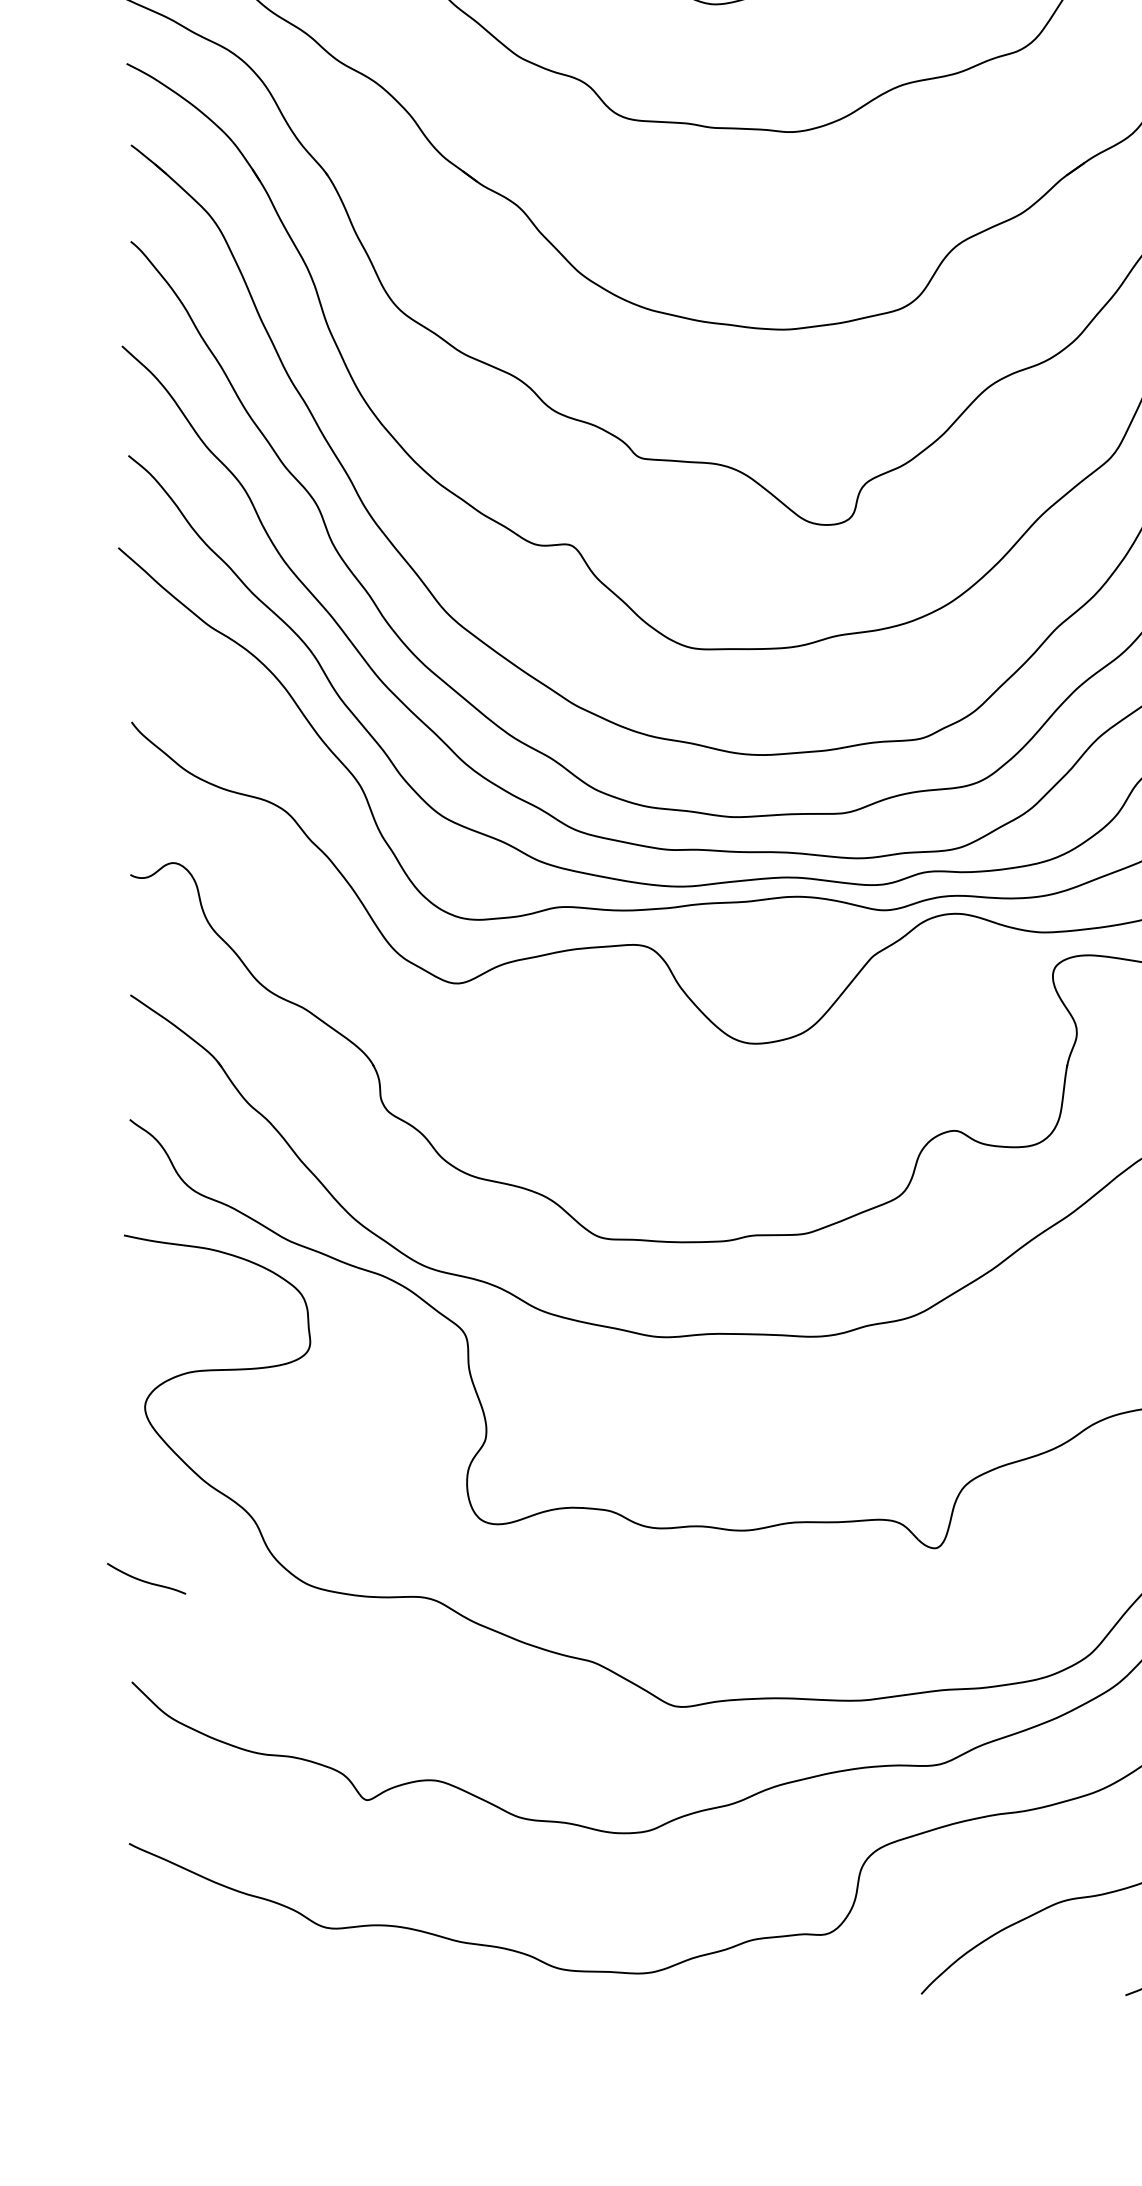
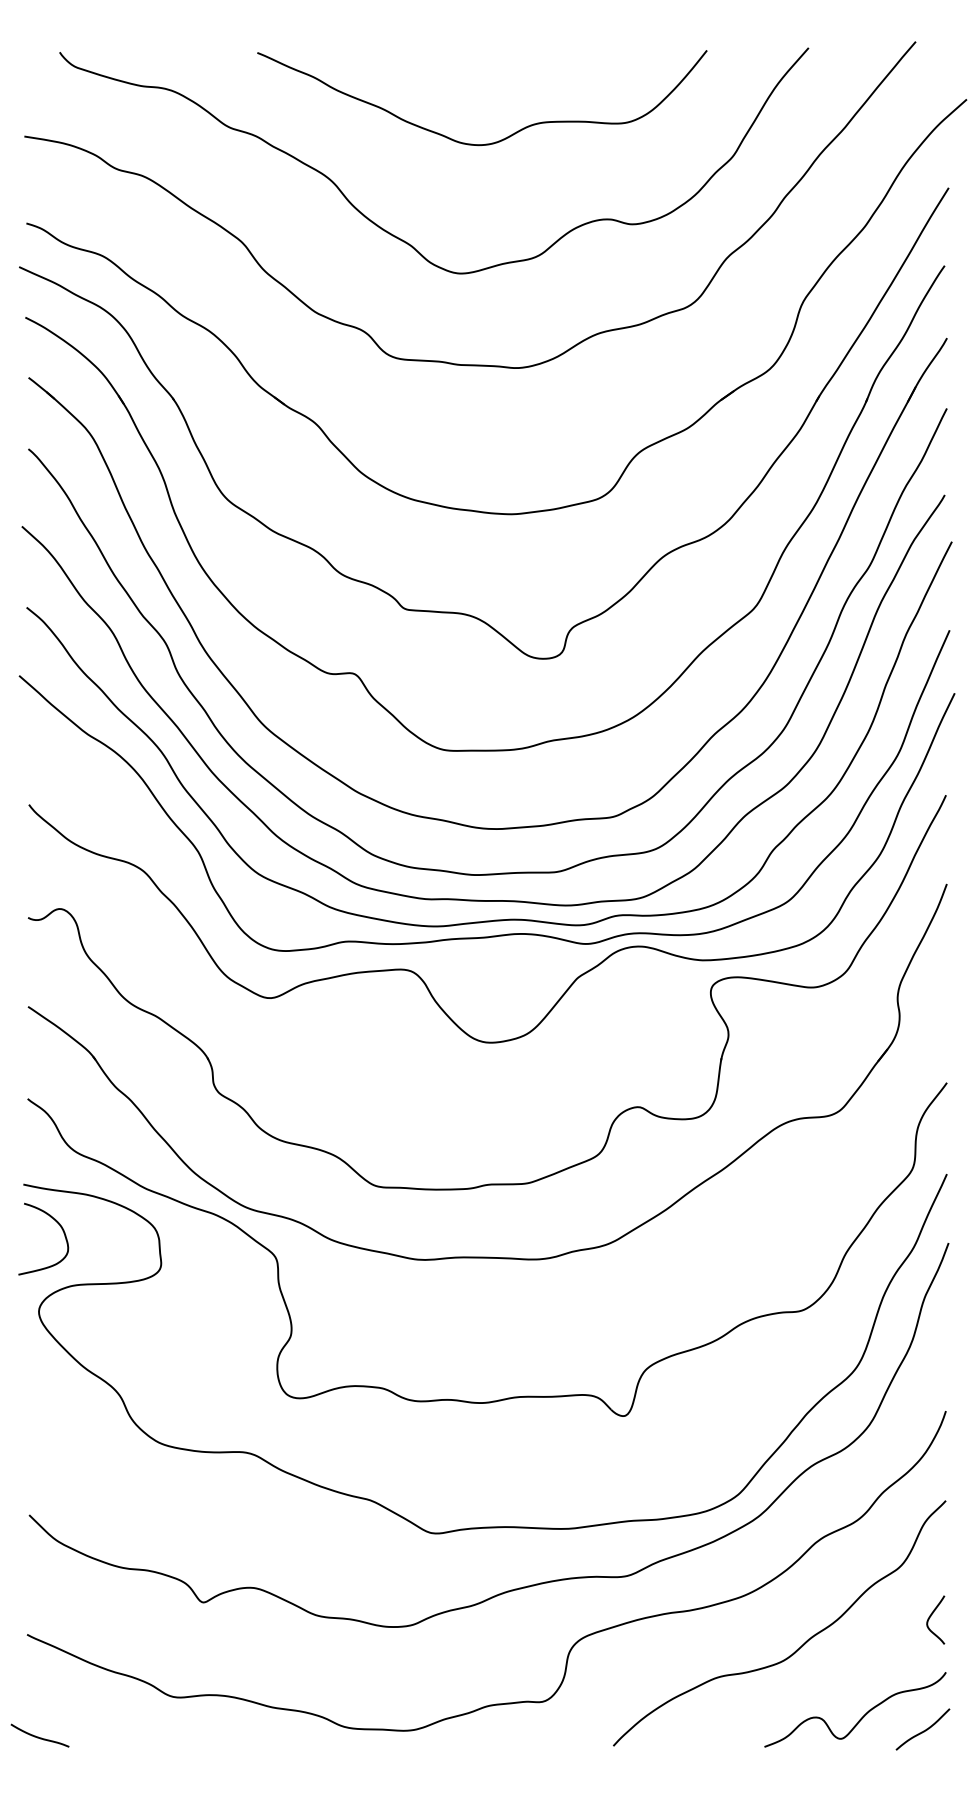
curve: (175, 1296) -> (61, 1229), added
curve: (144, 1579) -> (38, 1736), moved

